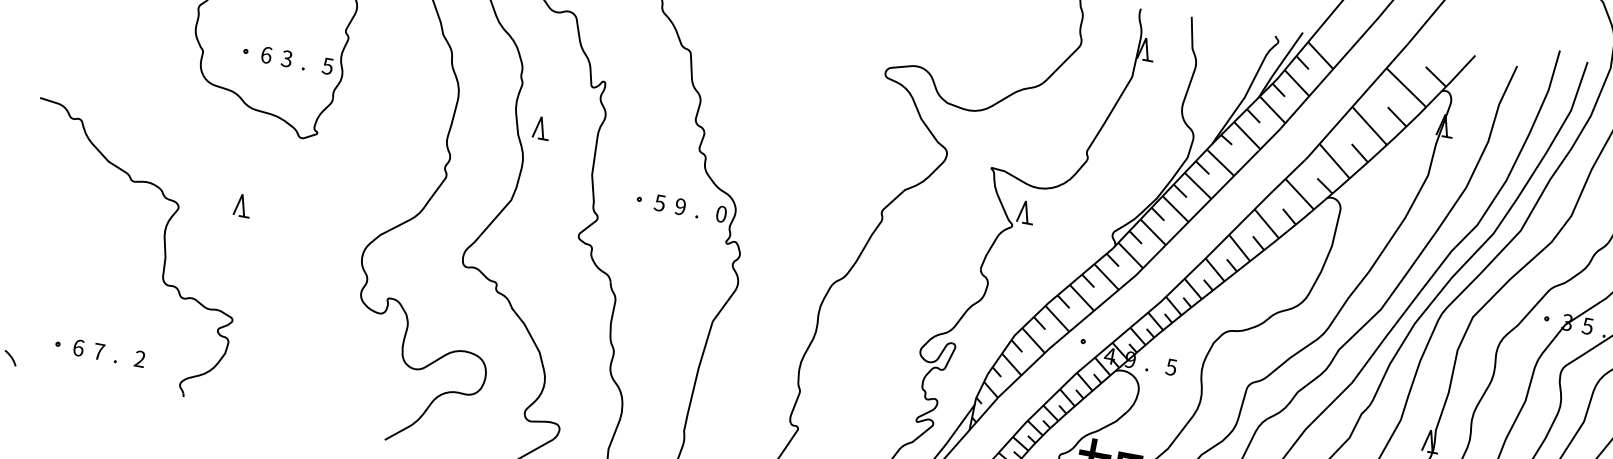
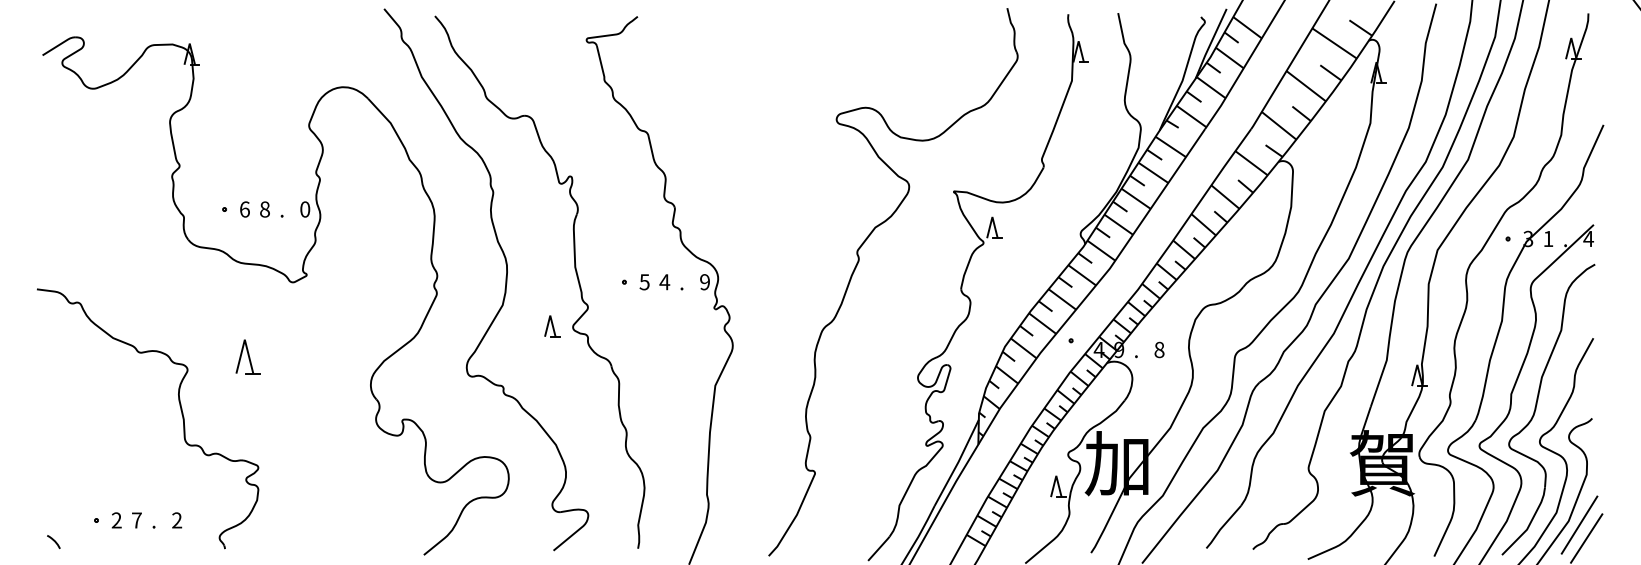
text: (286, 58) -> (264, 209), 3 -> 8
text: (328, 66) -> (305, 209), 5 -> 0
part: (541, 128) -> (552, 326), moved
part: (243, 205) -> (248, 356), size x1.6
text: (680, 207) -> (664, 282), 9 -> 4
text: (720, 214) -> (704, 282), 0 -> 9
text: (1587, 326) -> (1548, 239), 5 -> 1
text: (78, 347) -> (116, 520), 6 -> 2
text: (1171, 366) -> (1159, 349), 5 -> 8

